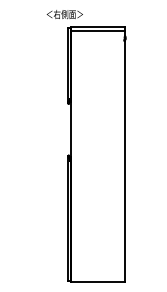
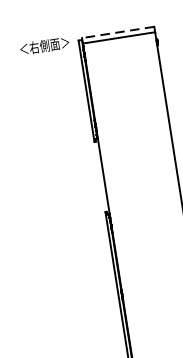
text: (64, 14) -> (44, 46), moved
line: (97, 26) -> (117, 31), solid -> dashed

